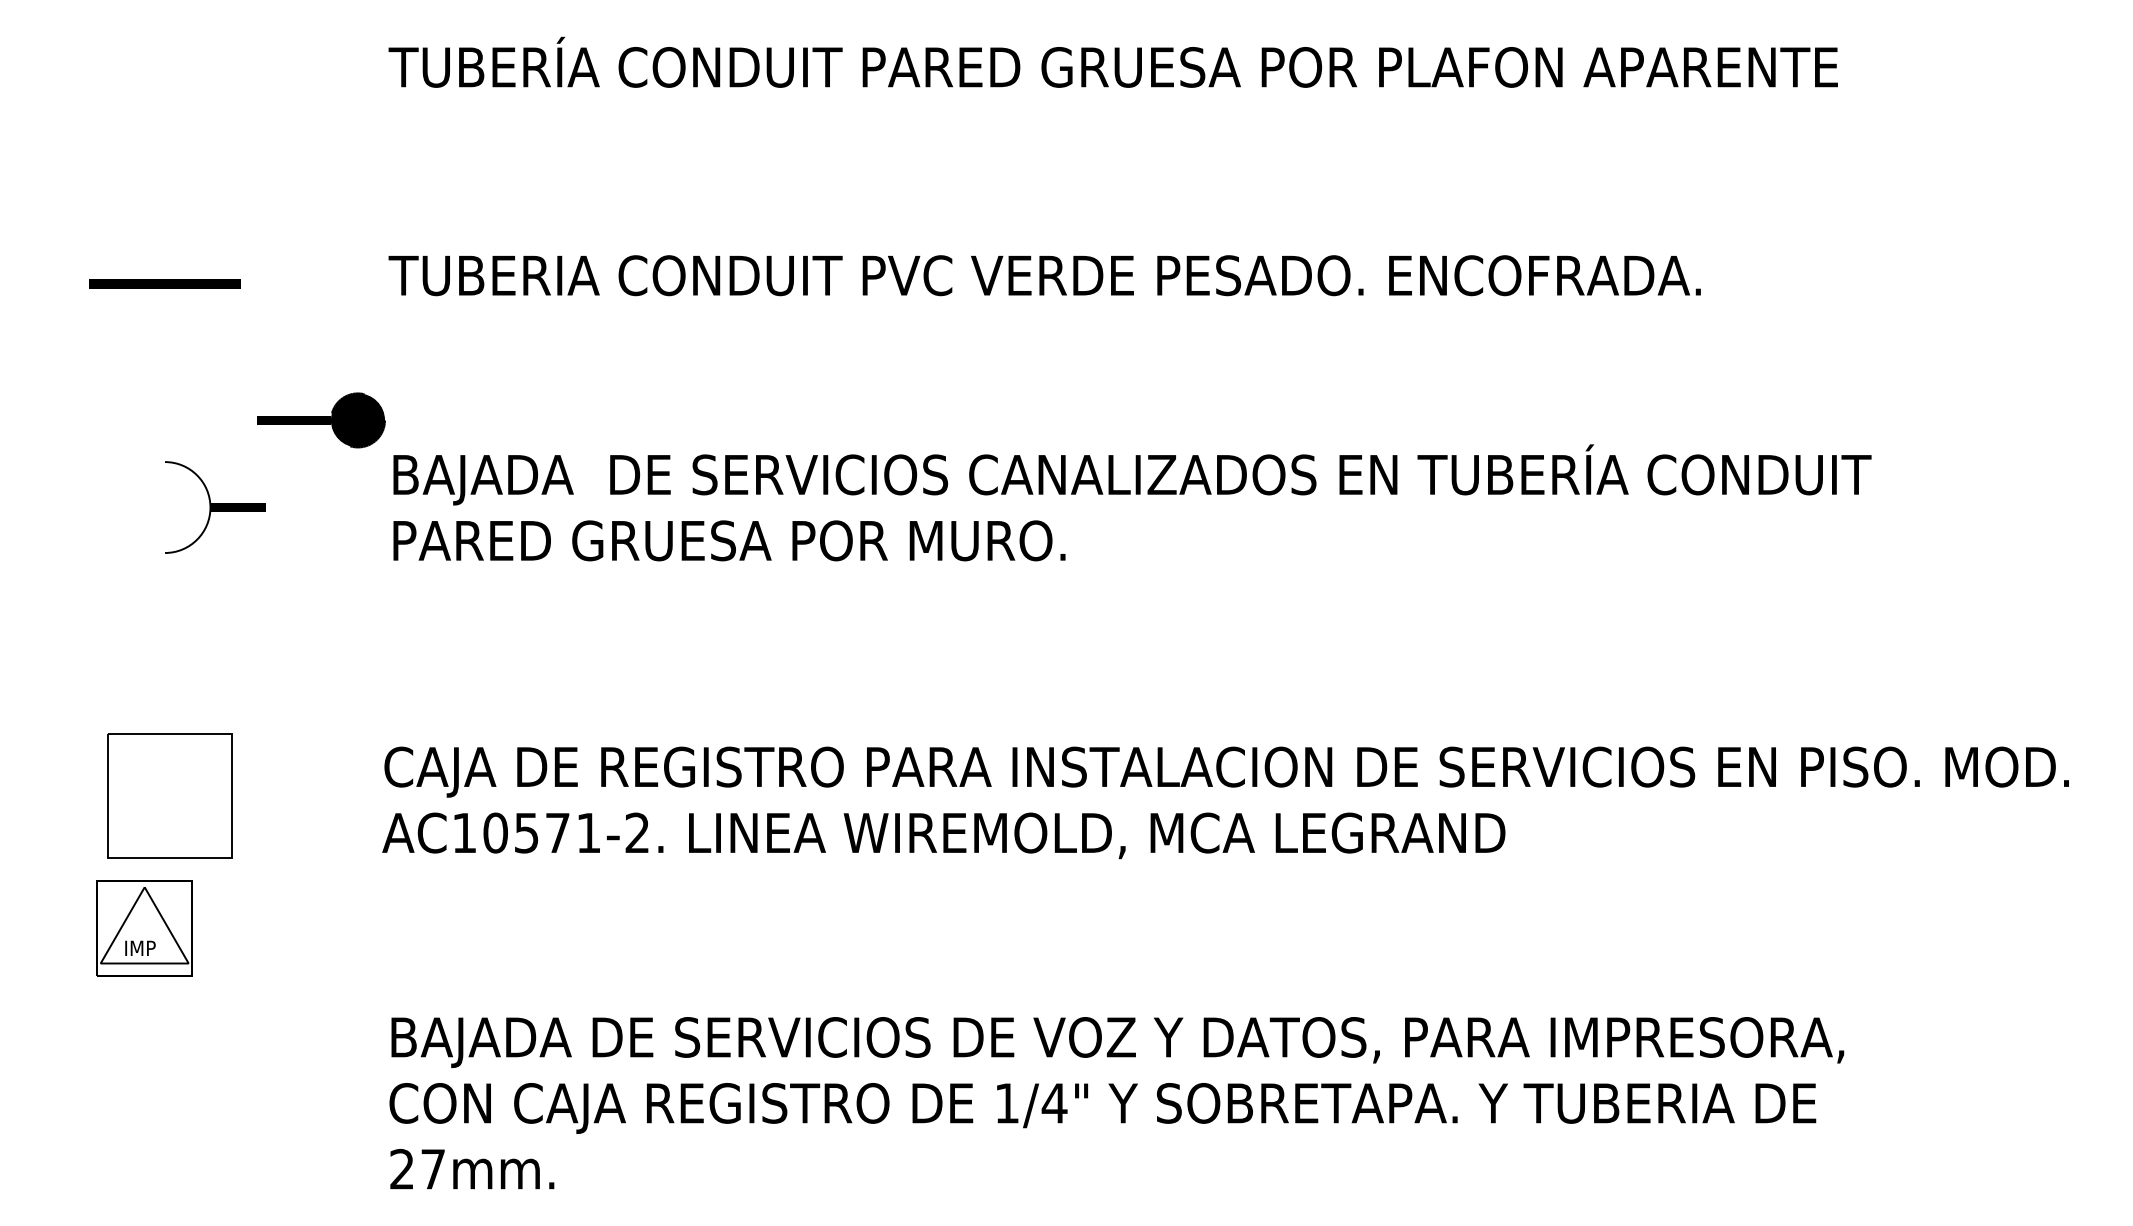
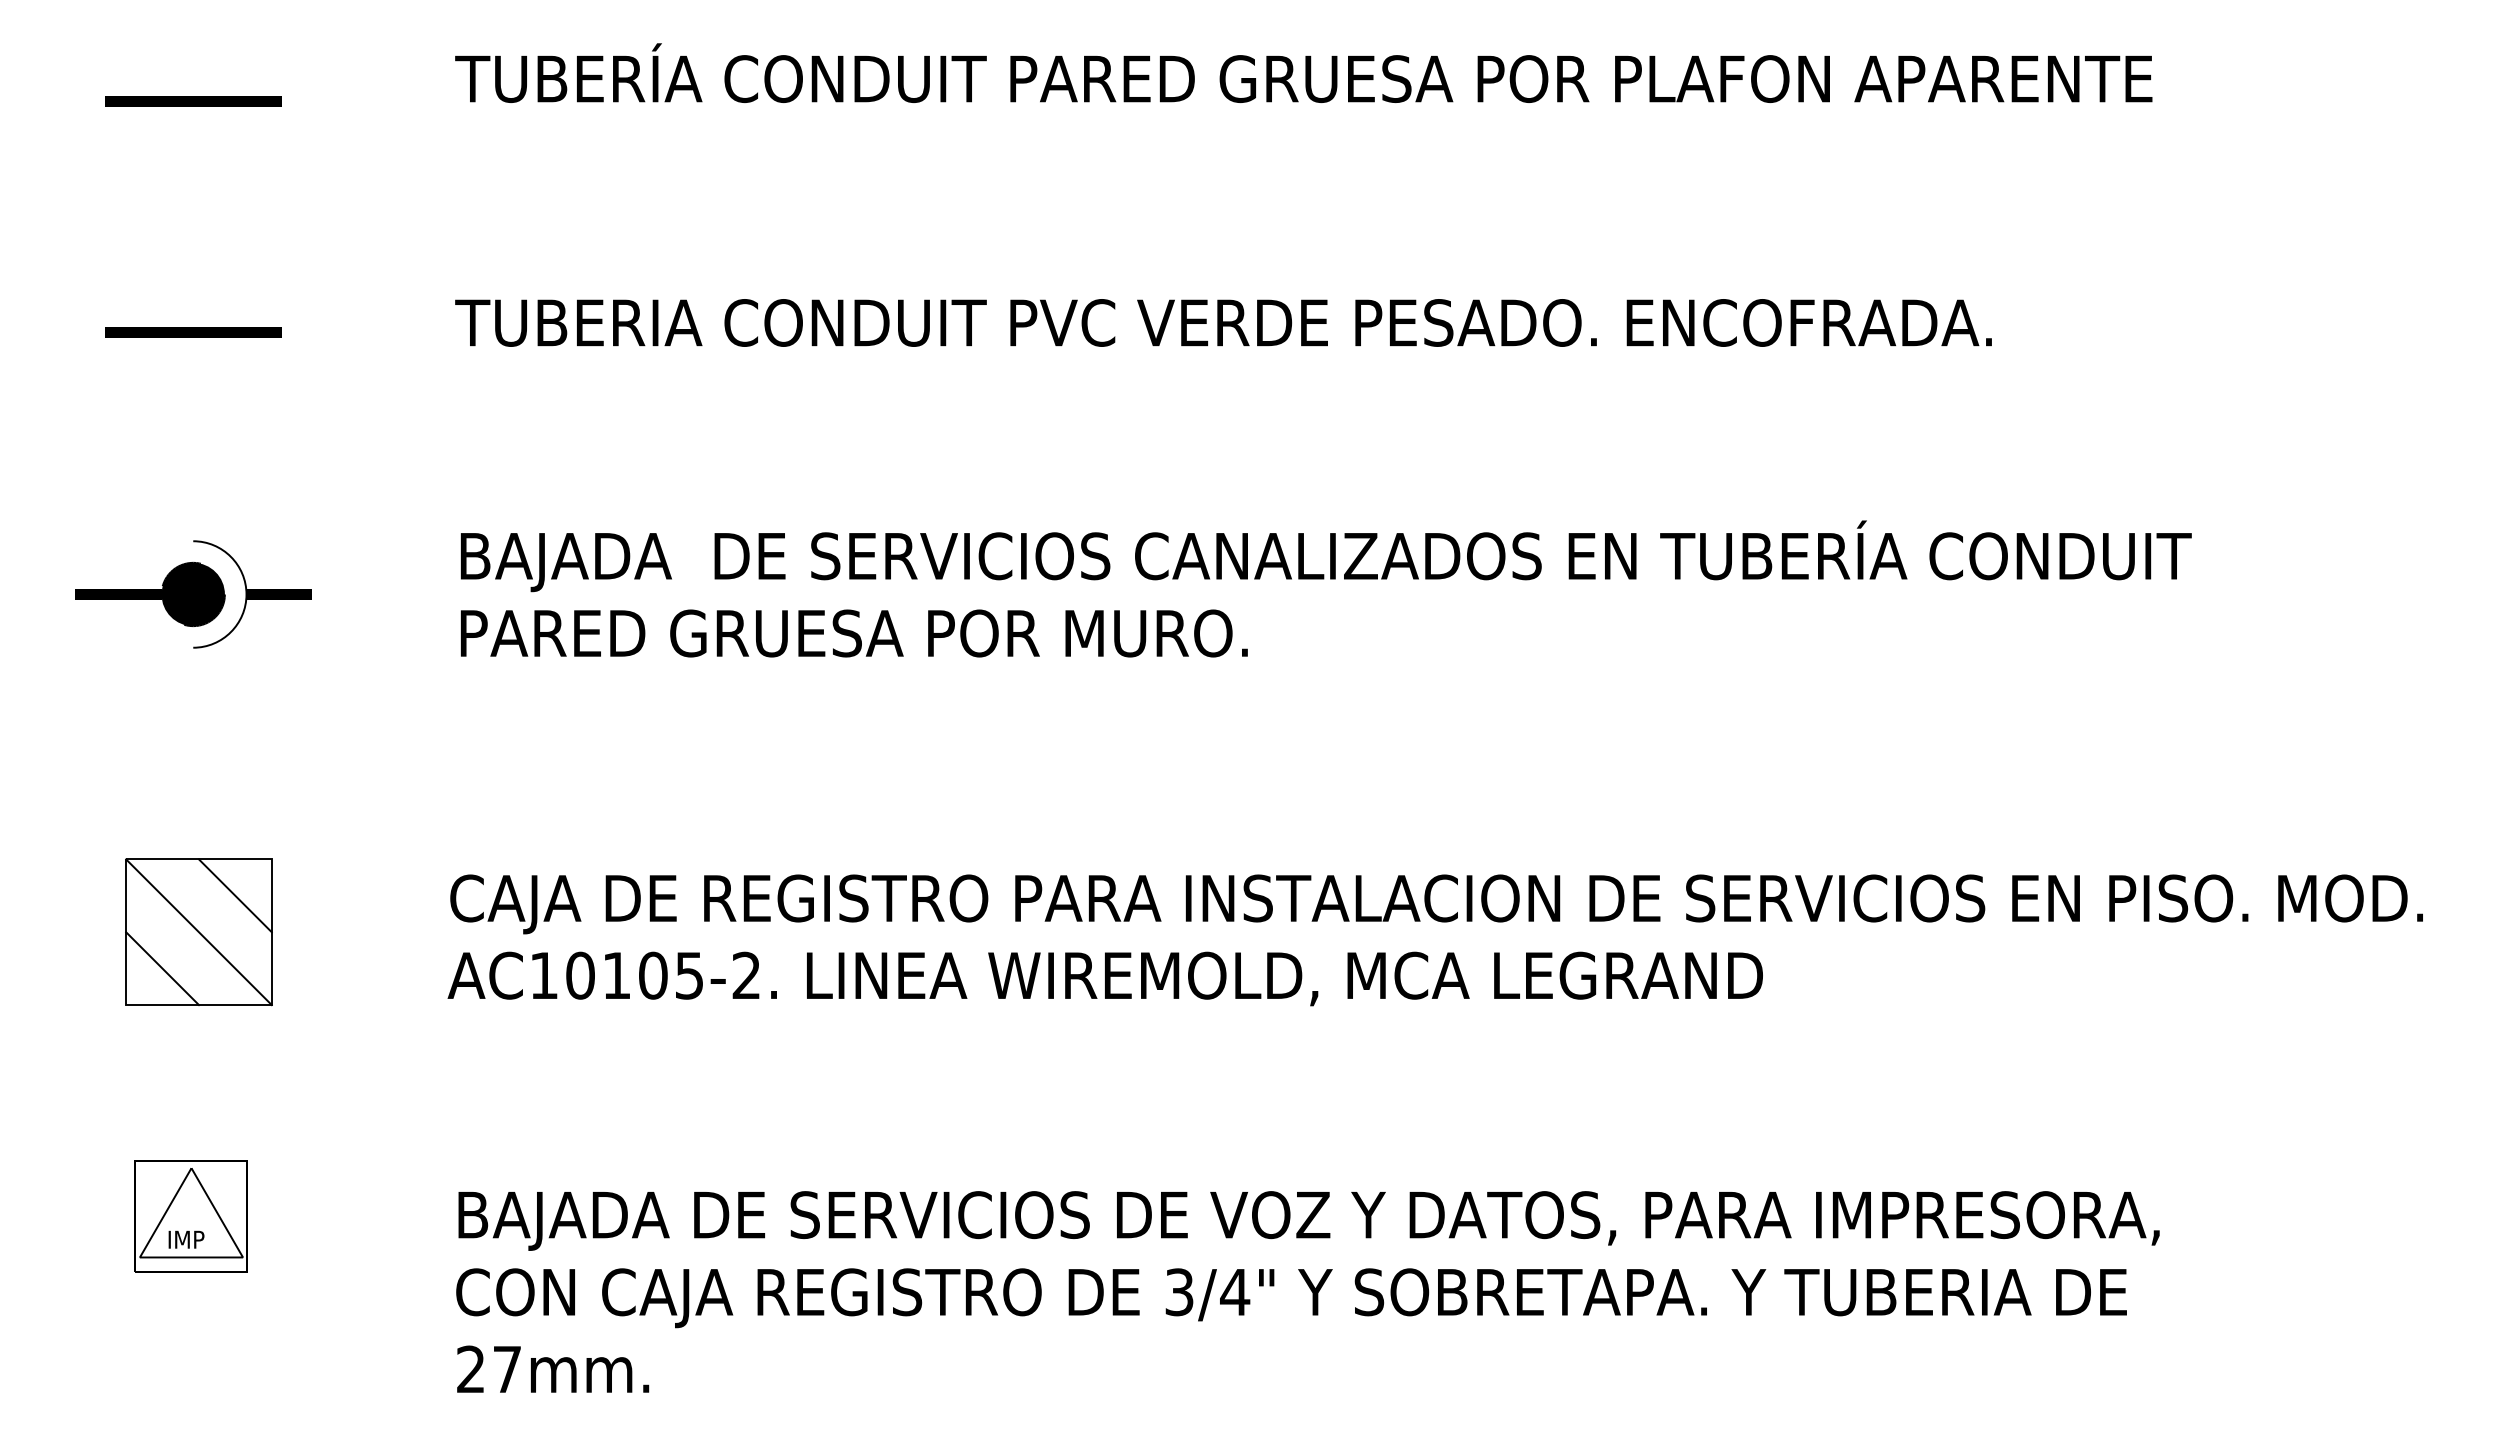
line: (165, 86) -> (193, 101), added
part: (321, 420) -> (150, 594), moved
line: (201, 764) -> (235, 895), added
line: (169, 796) -> (198, 932), added
line: (138, 826) -> (162, 968), added
text: (557, 832) -> (652, 975), AC10571-2. -> AC10105-2.
part: (143, 928) -> (190, 1216), moved
text: (1007, 1103) -> (1179, 1292), 1/4" -> 3/4"

